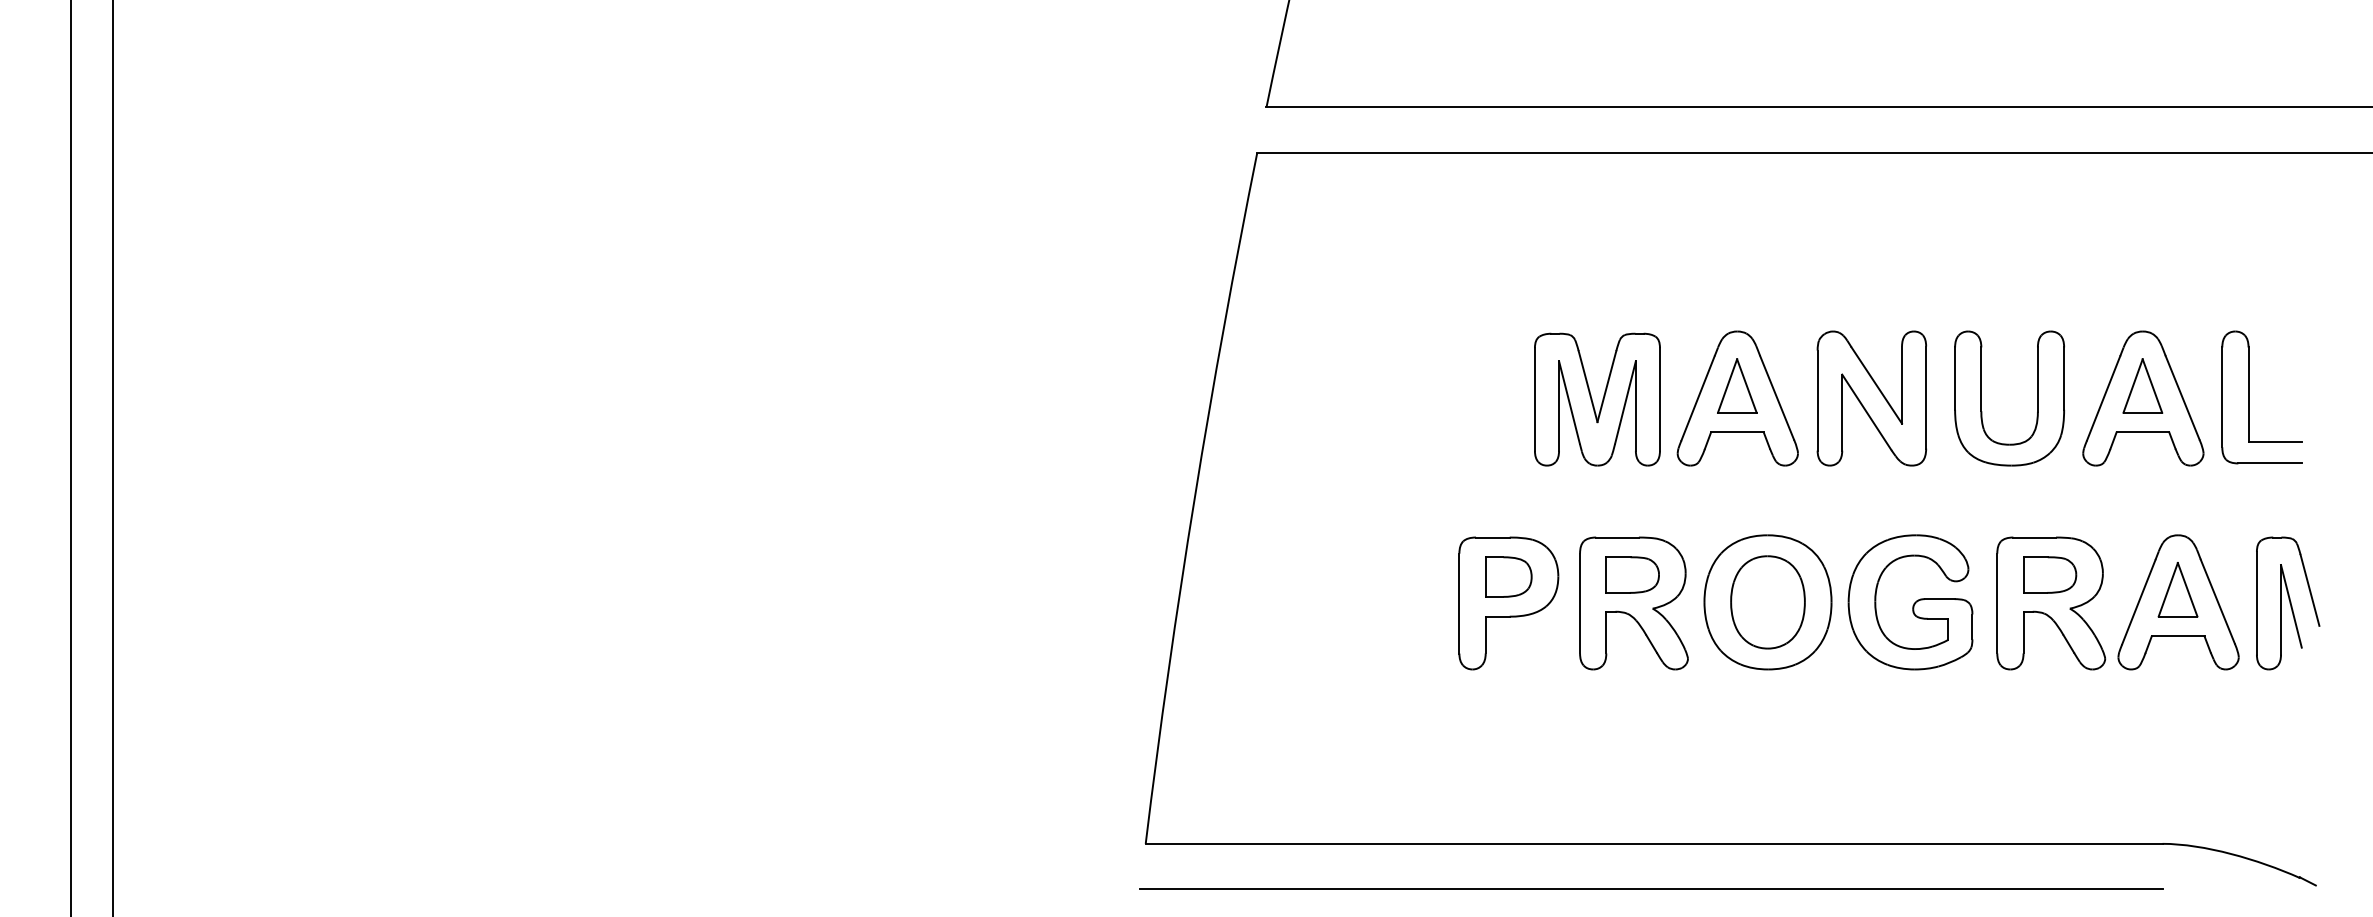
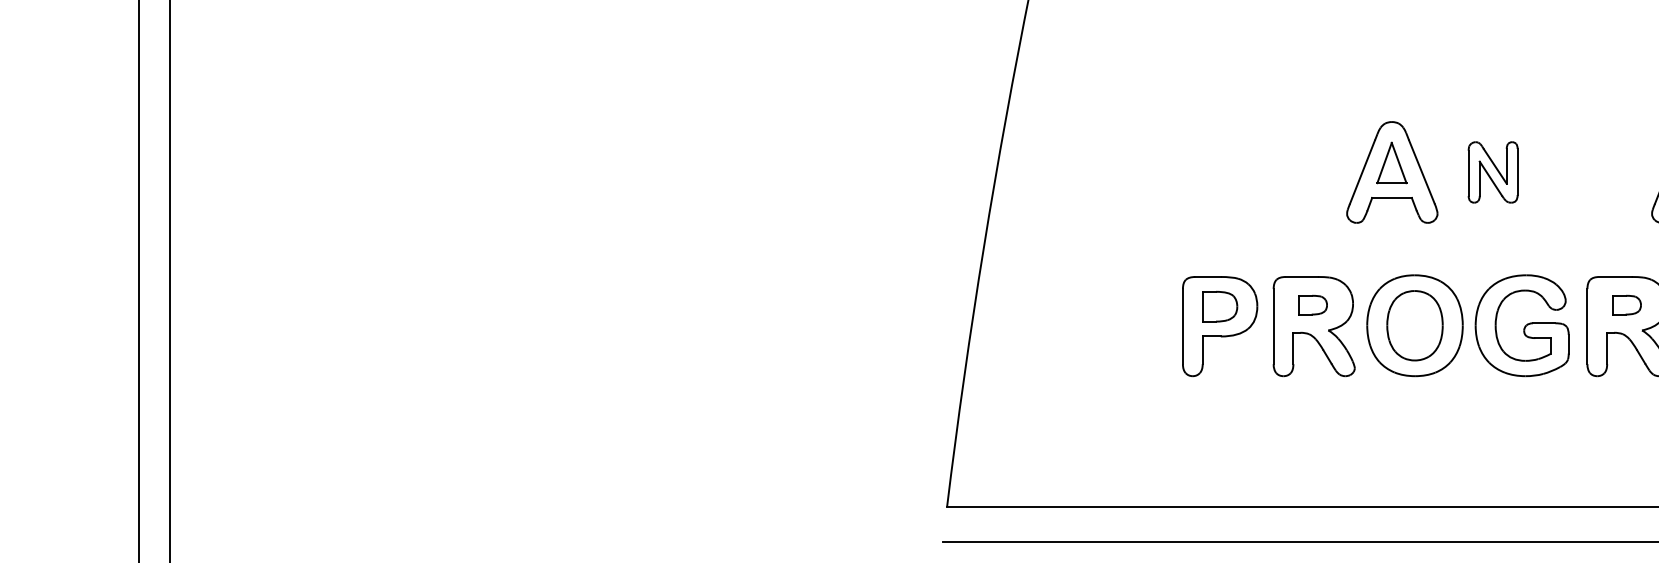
part: (1871, 398) -> (1492, 172), size x0.6
part: (1981, 398) -> (1575, 172), removed
part: (1597, 399) -> (1286, 173), removed
part: (1632, 574) -> (1313, 304), size x0.7
part: (2050, 574) -> (1627, 304), size x0.7

